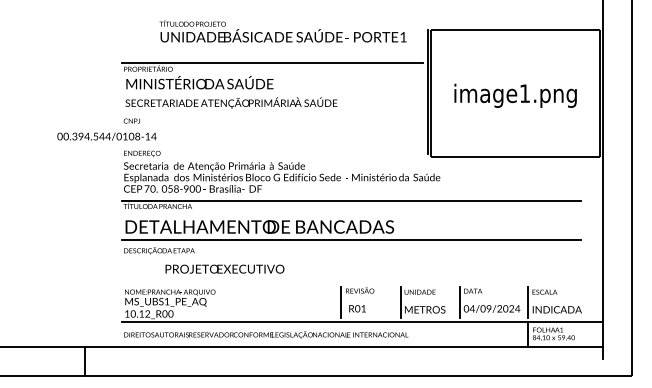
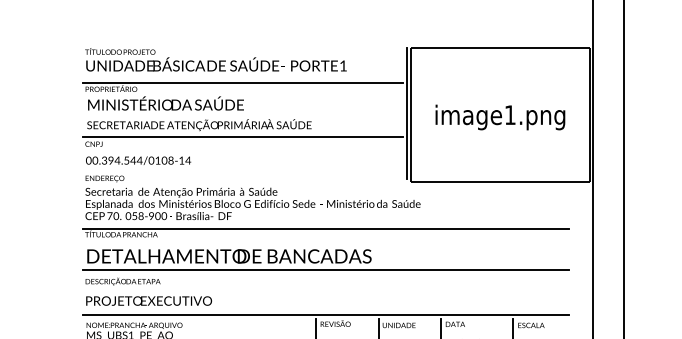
text: (282, 31) -> (215, 59), moved
line: (272, 114) -> (242, 137), added
text: (106, 136) -> (138, 160), moved
text: (224, 268) -> (148, 300), moved
line: (350, 282) -> (325, 315), added

